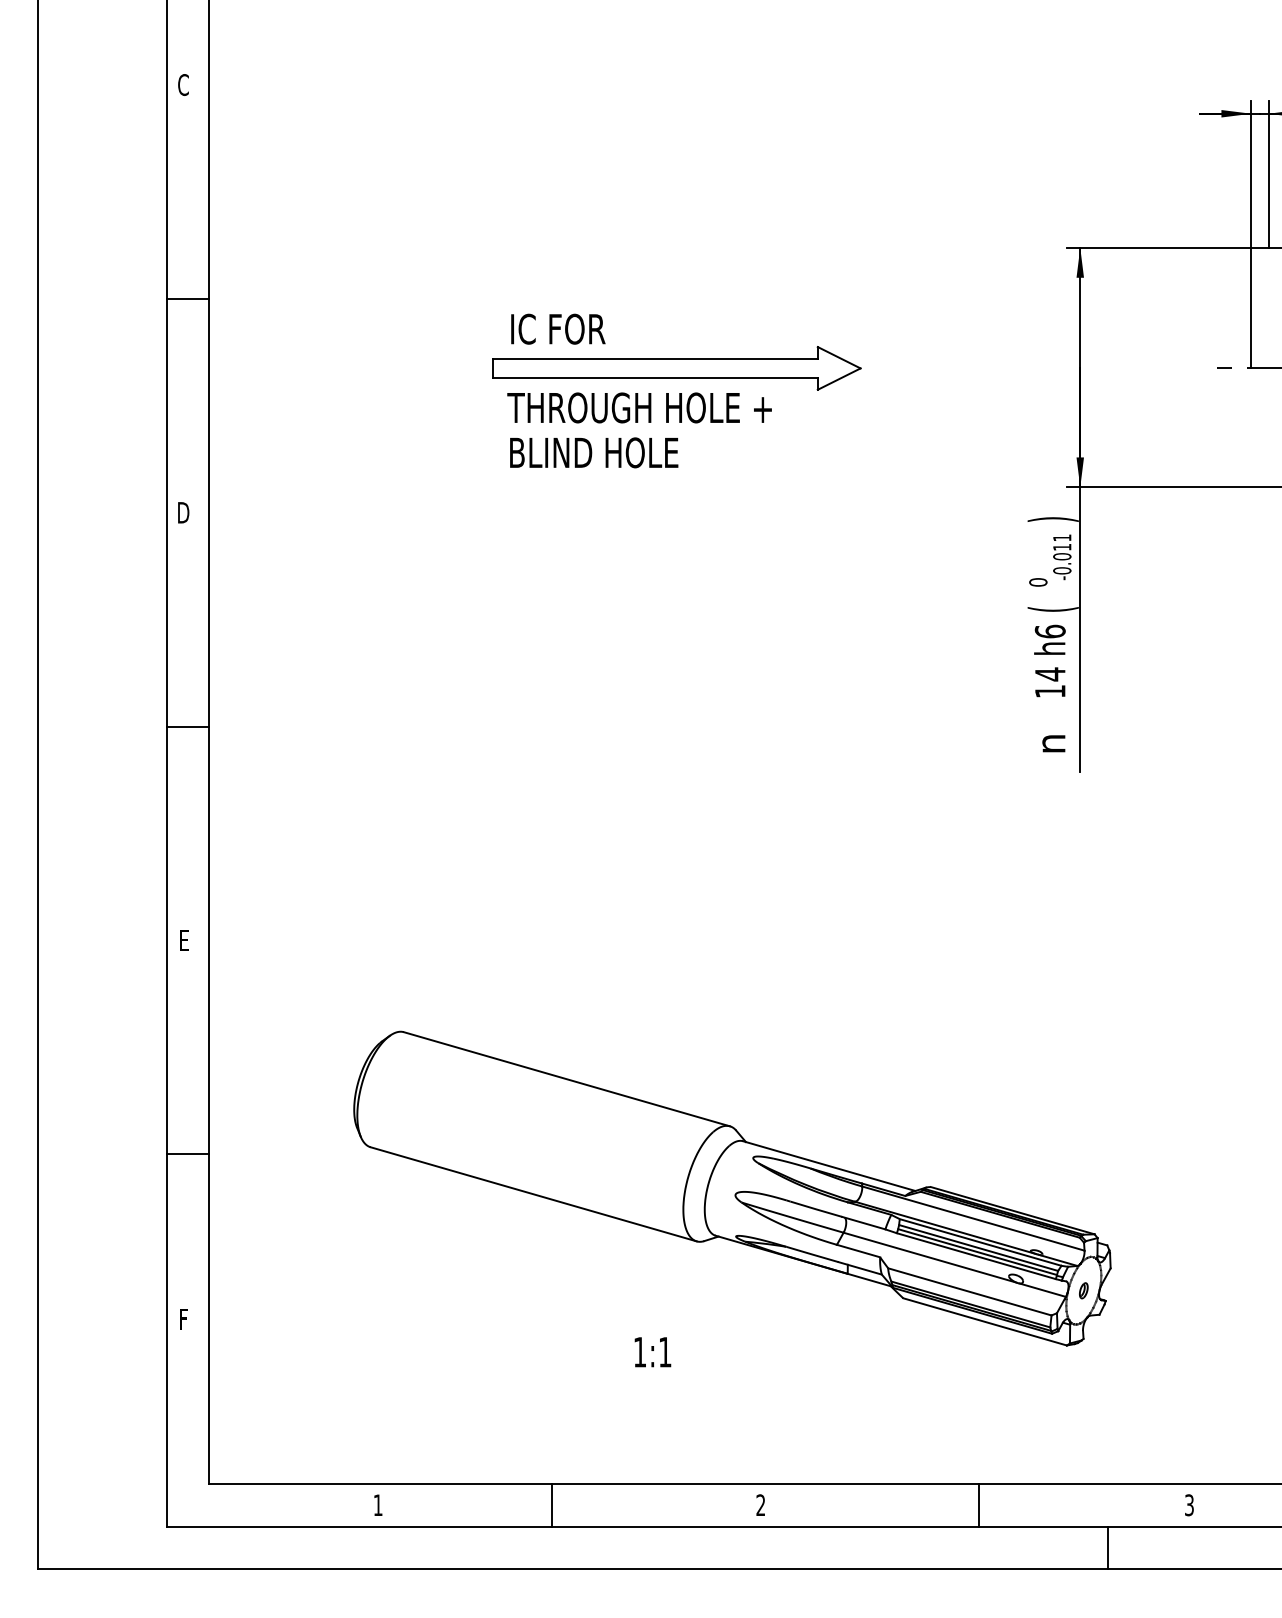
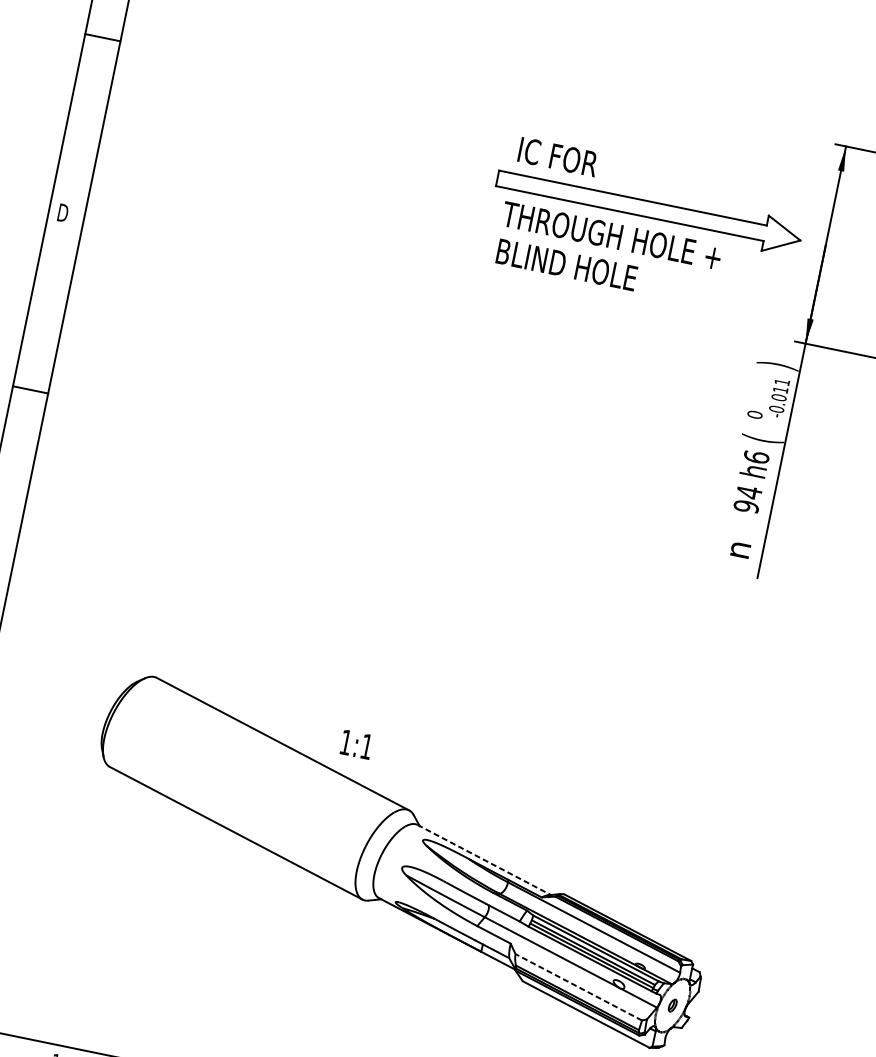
part: (676, 390) -> (645, 227), moved
text: (1049, 691) -> (745, 506), 14 -> 94
line: (829, 1166) -> (484, 860), solid -> dashed
line: (969, 1291) -> (578, 986), solid -> dashed
text: (652, 1352) -> (356, 744), moved

